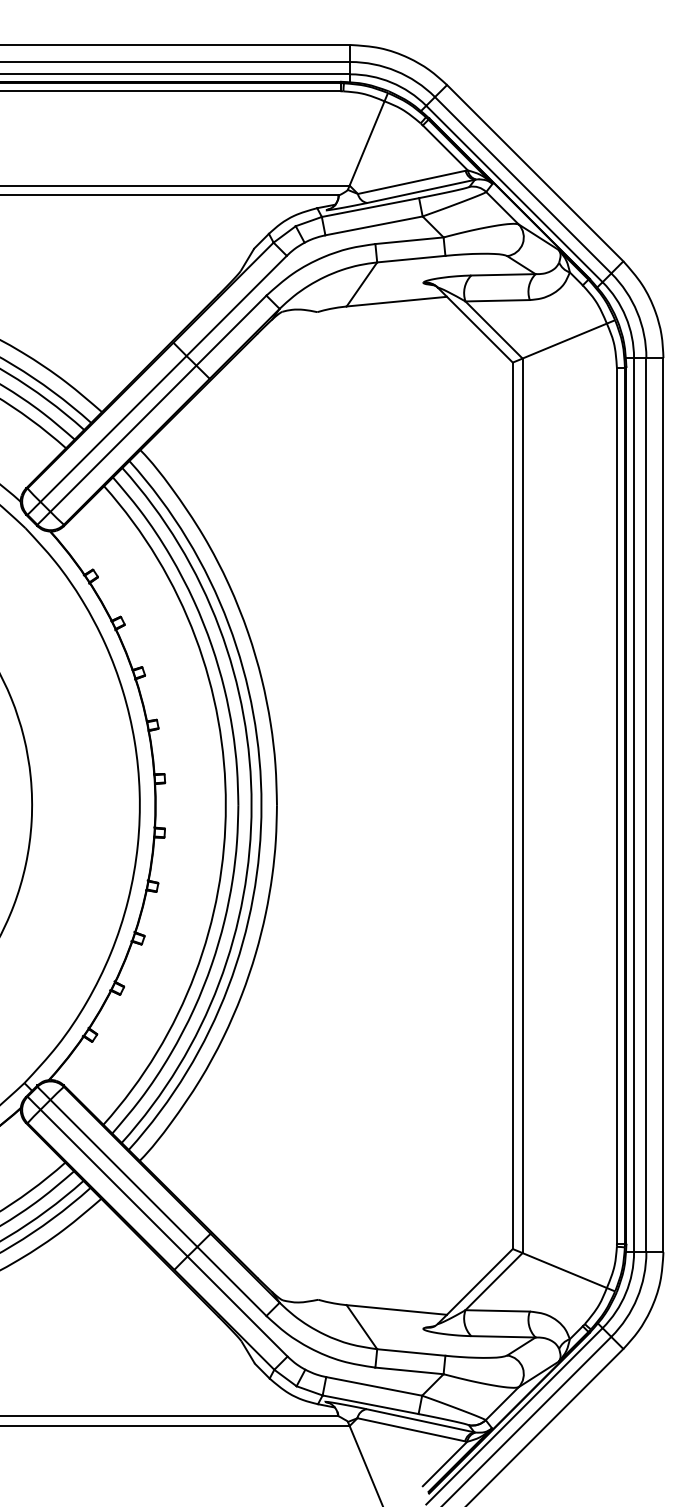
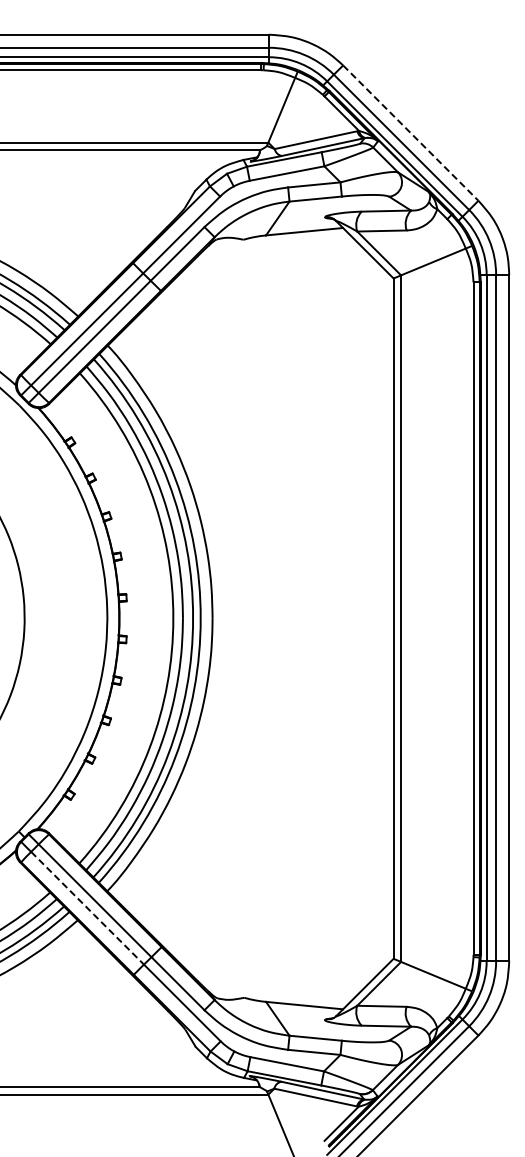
line: (534, 173) -> (410, 133), solid -> dashed
line: (115, 1183) -> (88, 908), solid -> dashed

